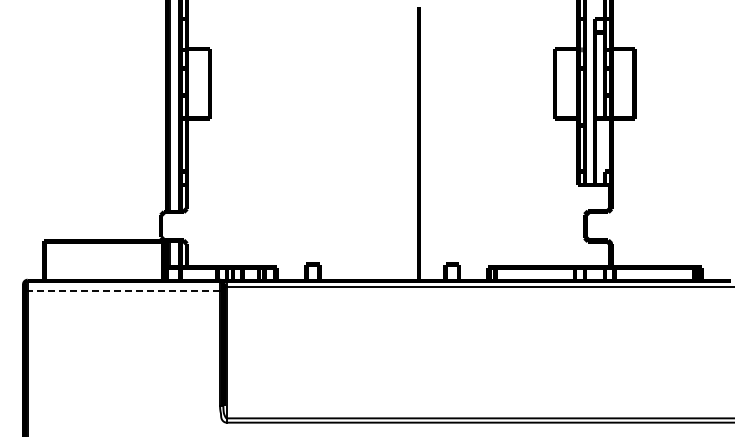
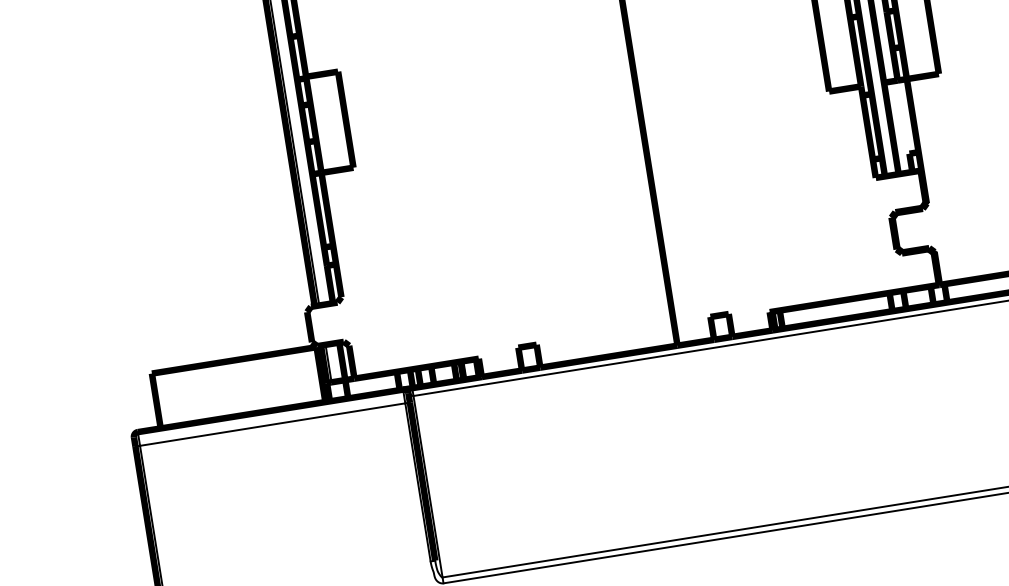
line: (123, 291) -> (272, 425), dashed -> solid

